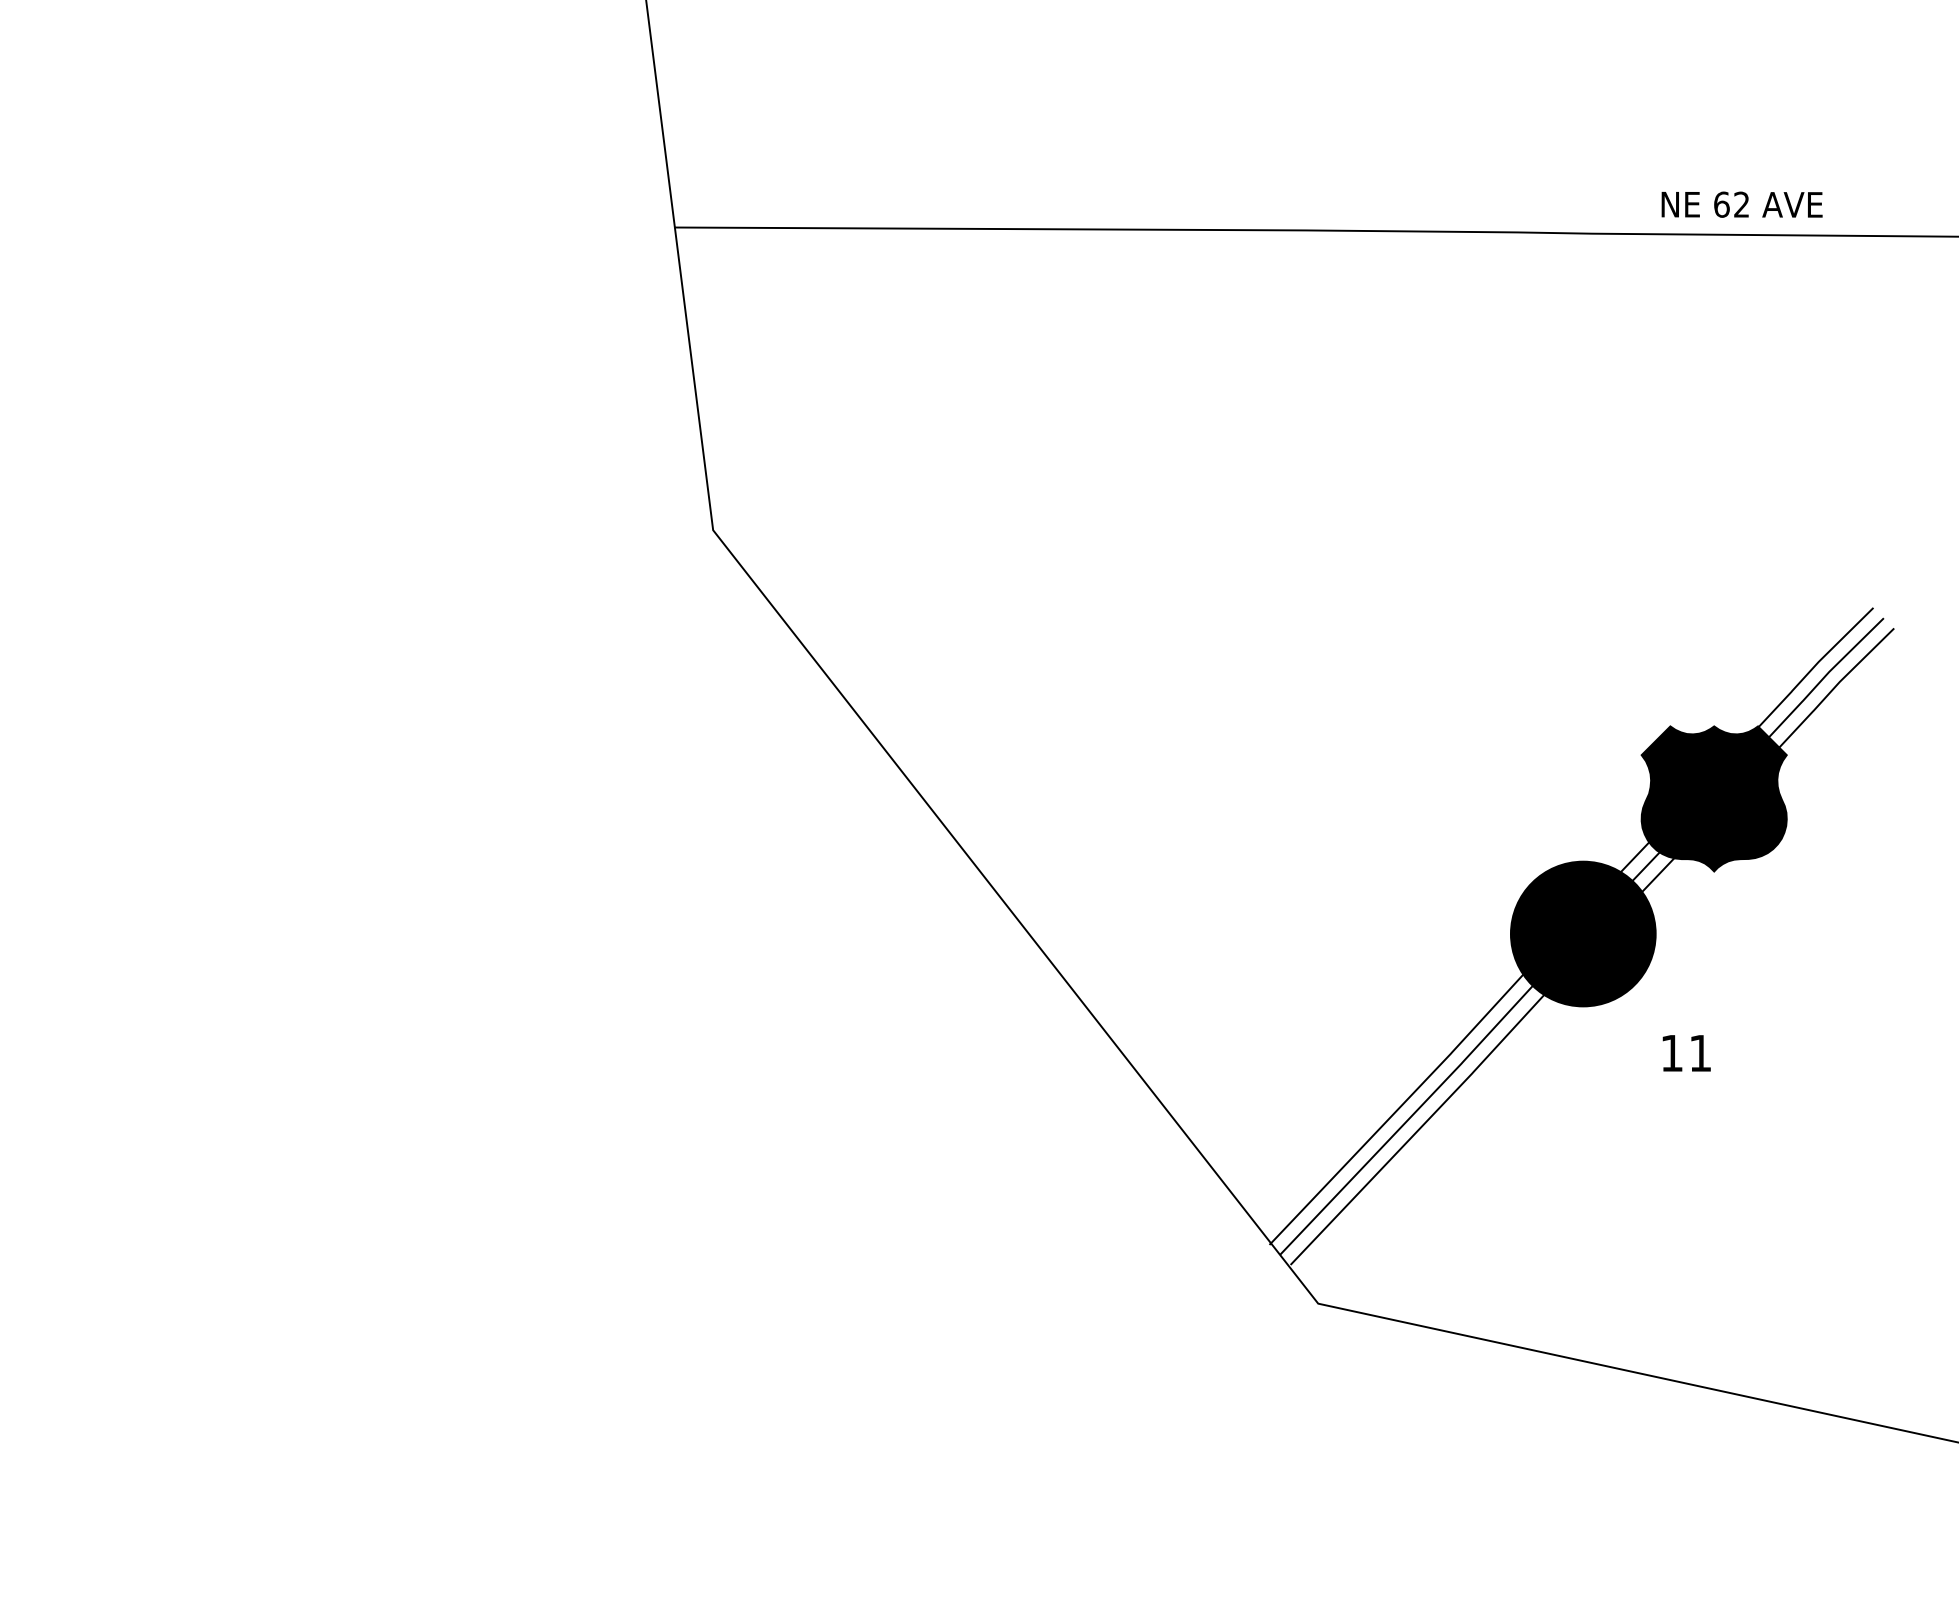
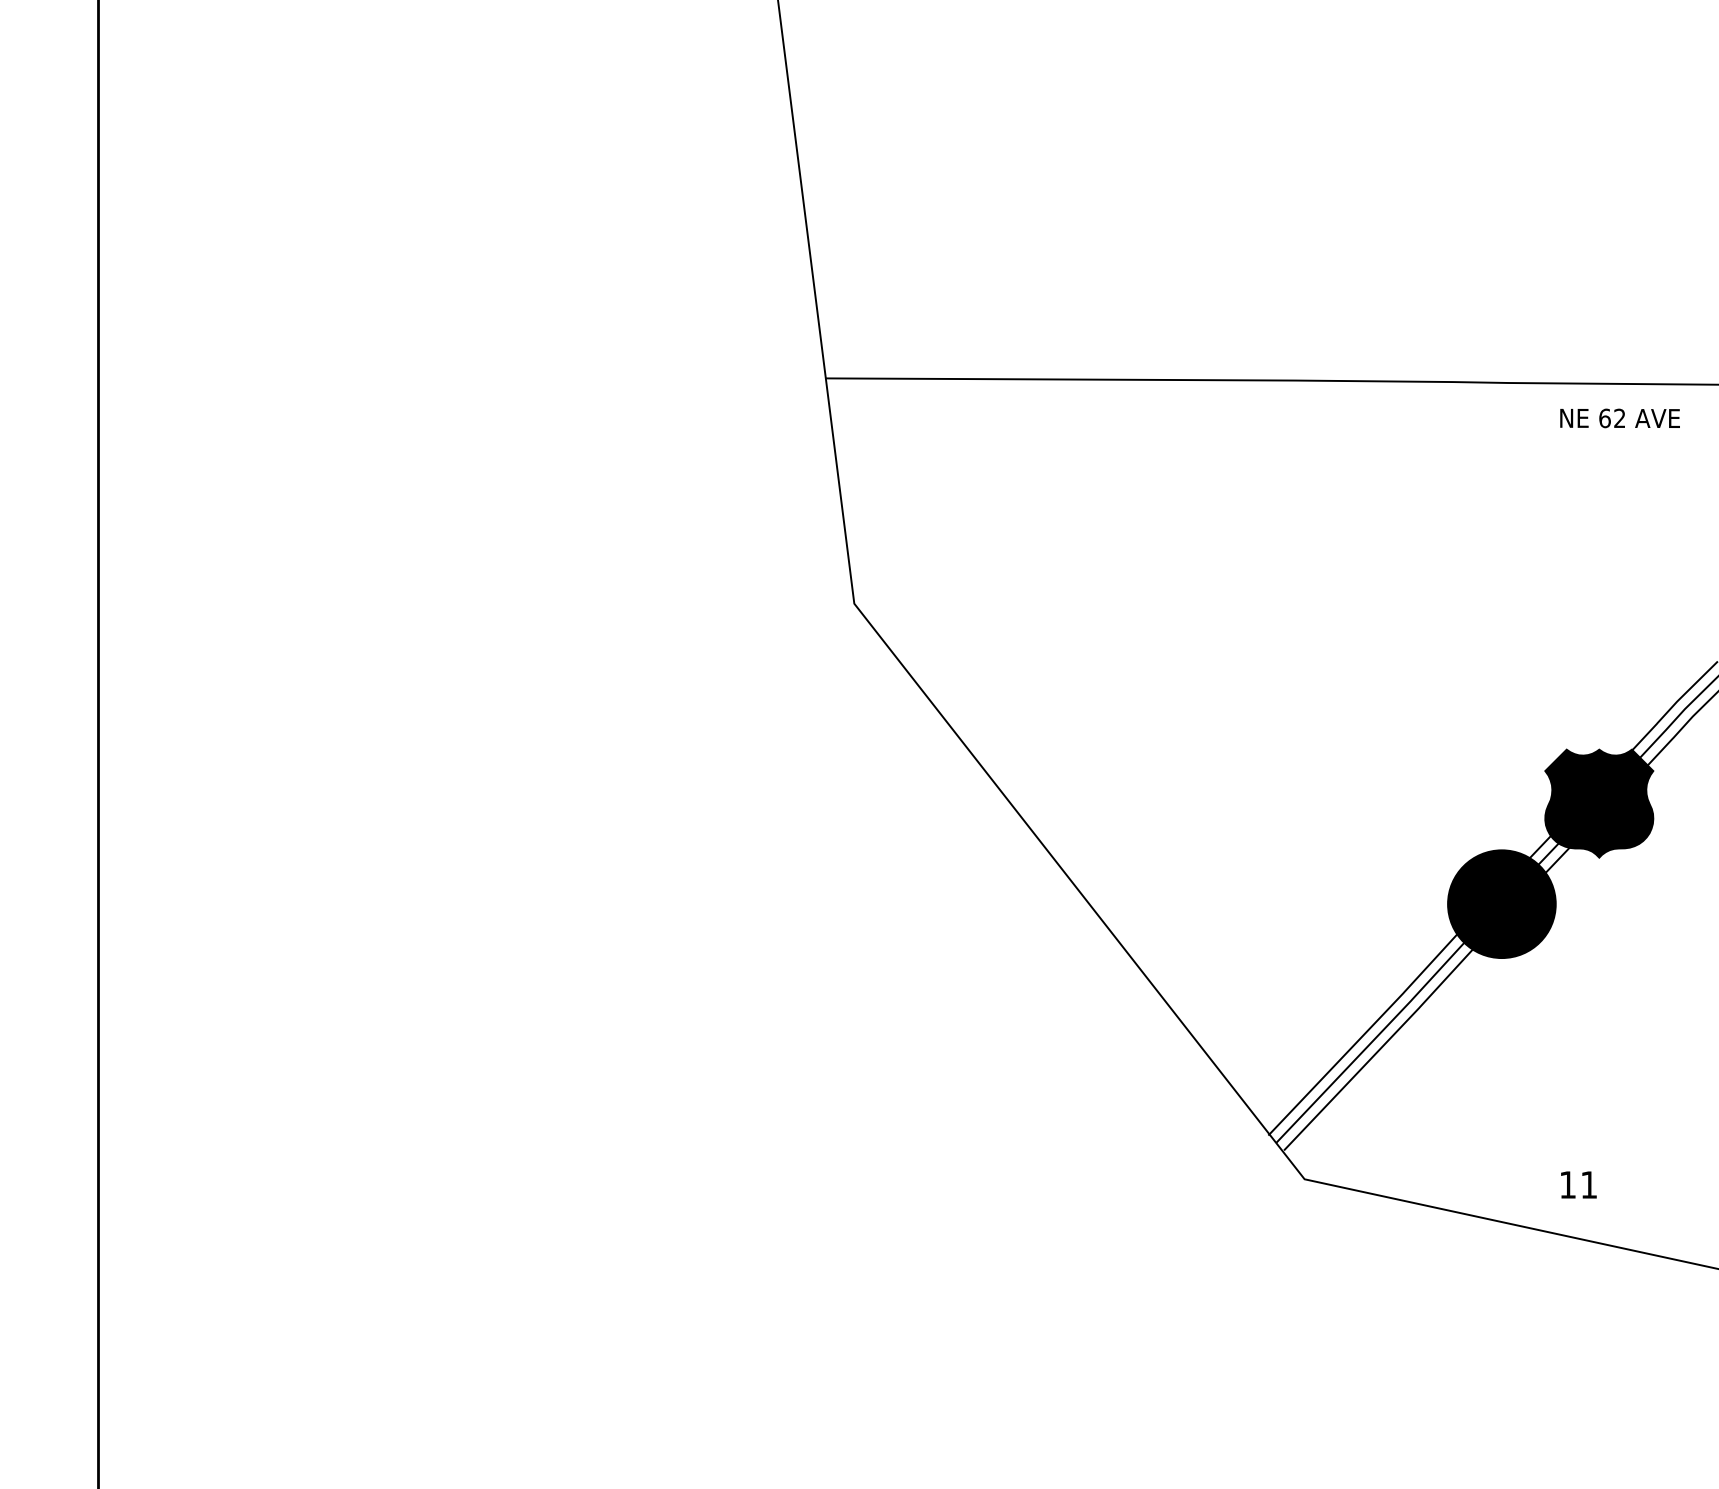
text: (1741, 204) -> (1619, 418), moved
text: (1686, 1052) -> (1578, 1184), moved

